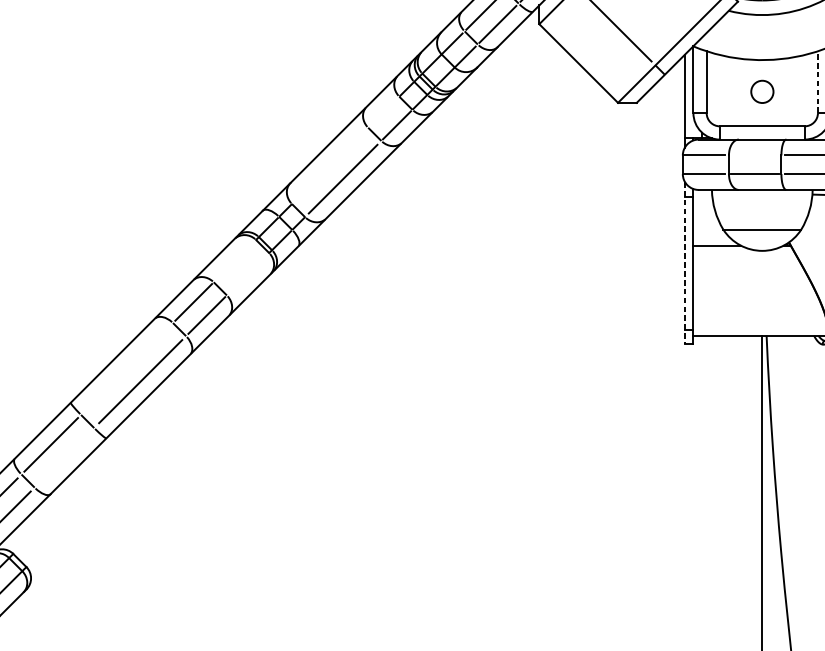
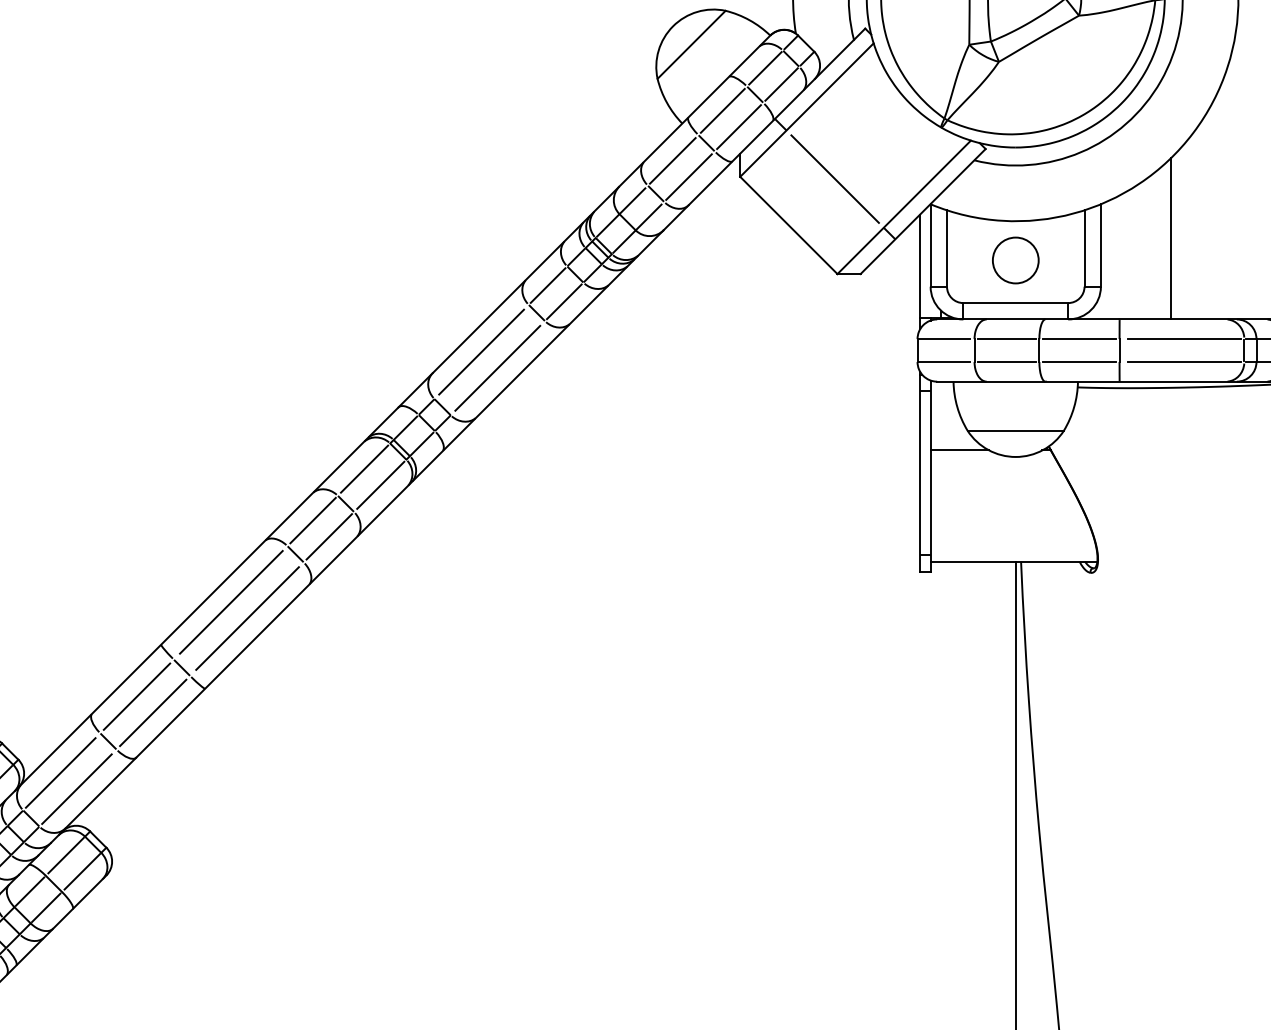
line: (817, 82) -> (1084, 248), dashed -> solid
circle: (762, 91) -> (1015, 260), size x1.67
line: (383, 112) -> (547, 285), added
line: (754, 155) -> (1006, 339), added
line: (329, 165) -> (481, 351), added
line: (235, 260) -> (364, 468), added
line: (685, 262) -> (920, 471), dashed -> solid
line: (248, 273) -> (380, 484), added
line: (127, 367) -> (231, 601), added
line: (64, 457) -> (153, 712), added

